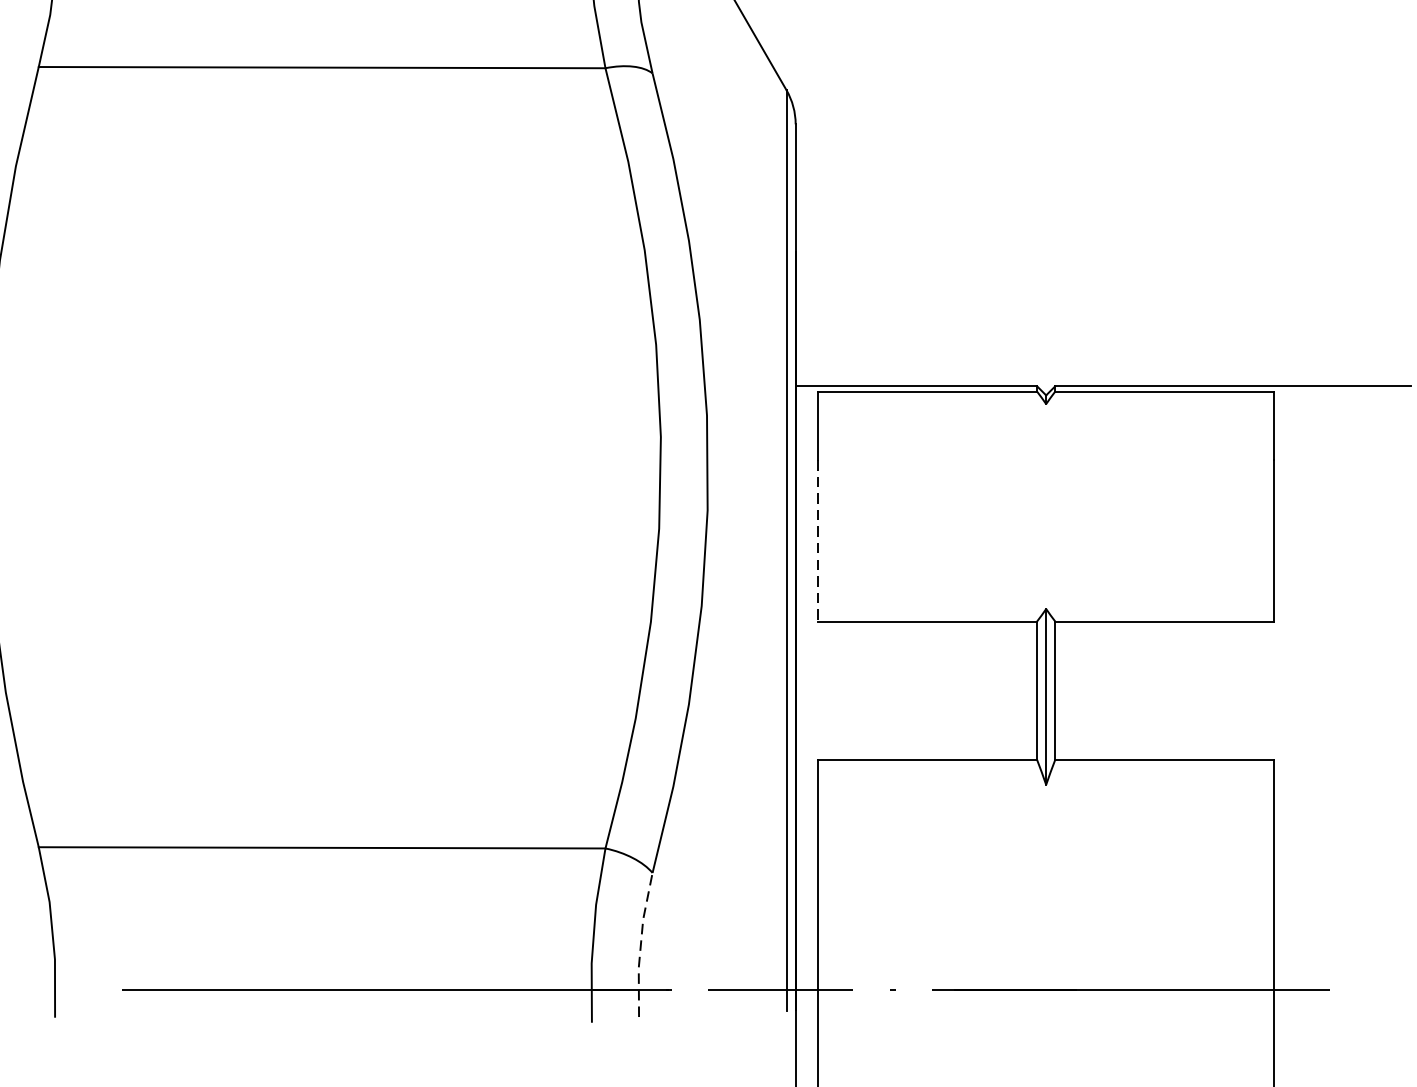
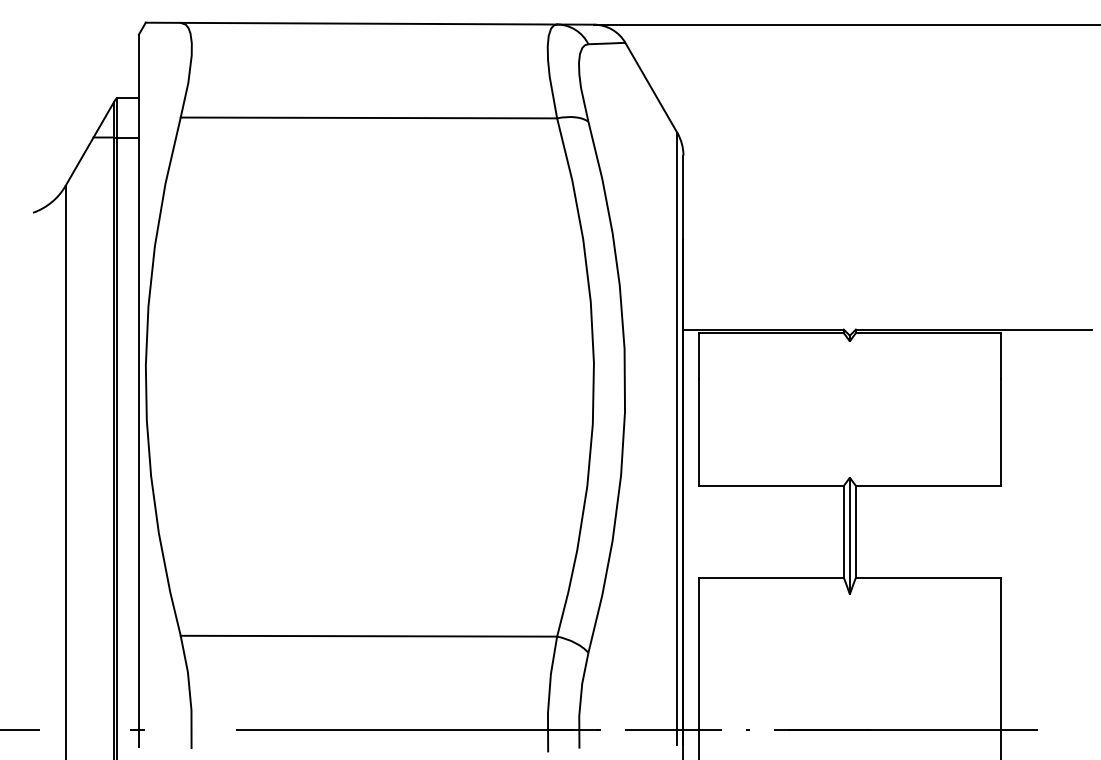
line: (818, 541) -> (698, 432), dashed -> solid
line: (640, 944) -> (580, 700), dashed -> solid

